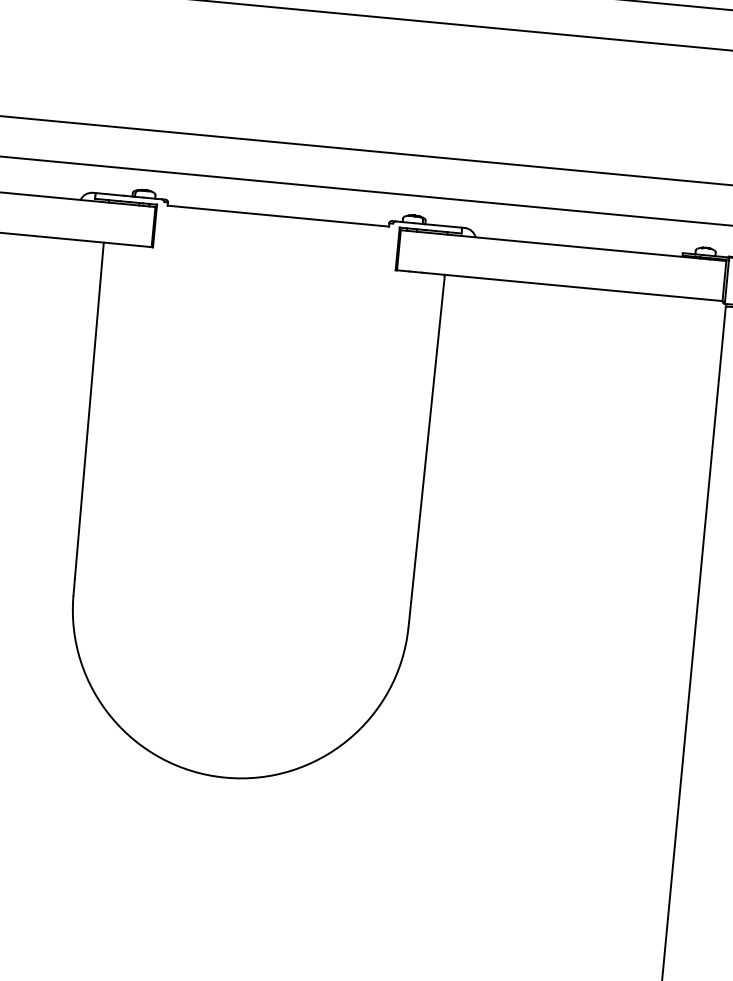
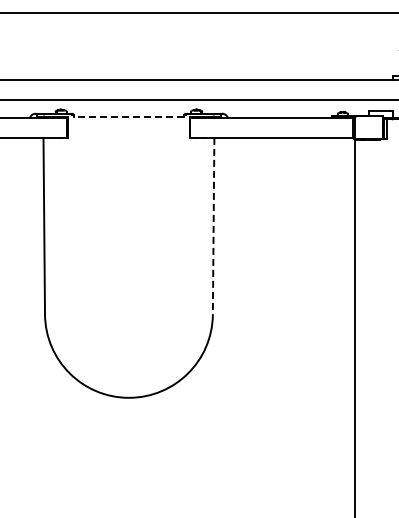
line: (277, 215) -> (128, 116), solid -> dashed
line: (426, 451) -> (213, 226), solid -> dashed

